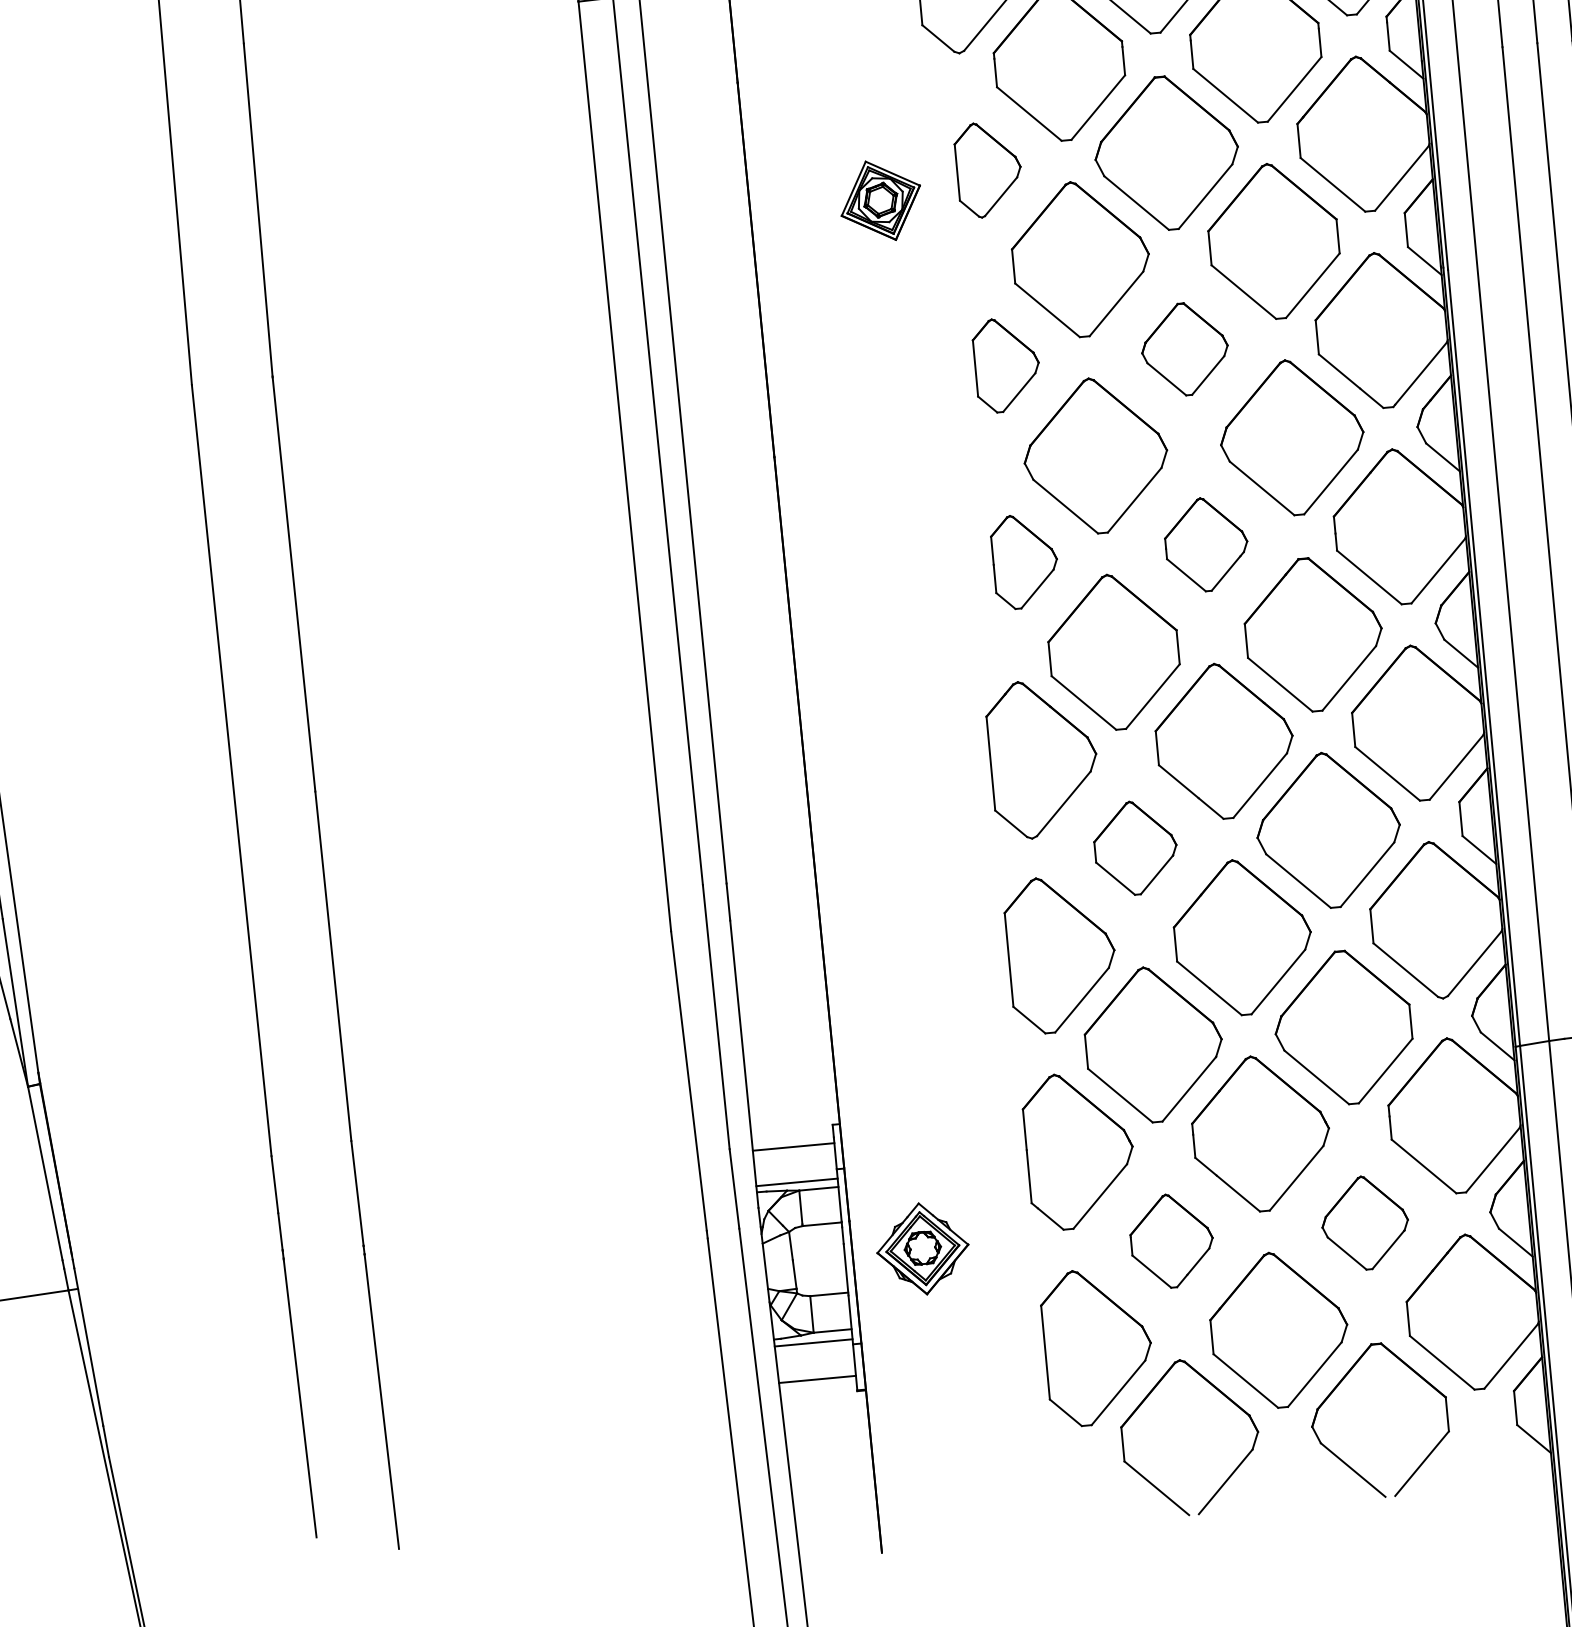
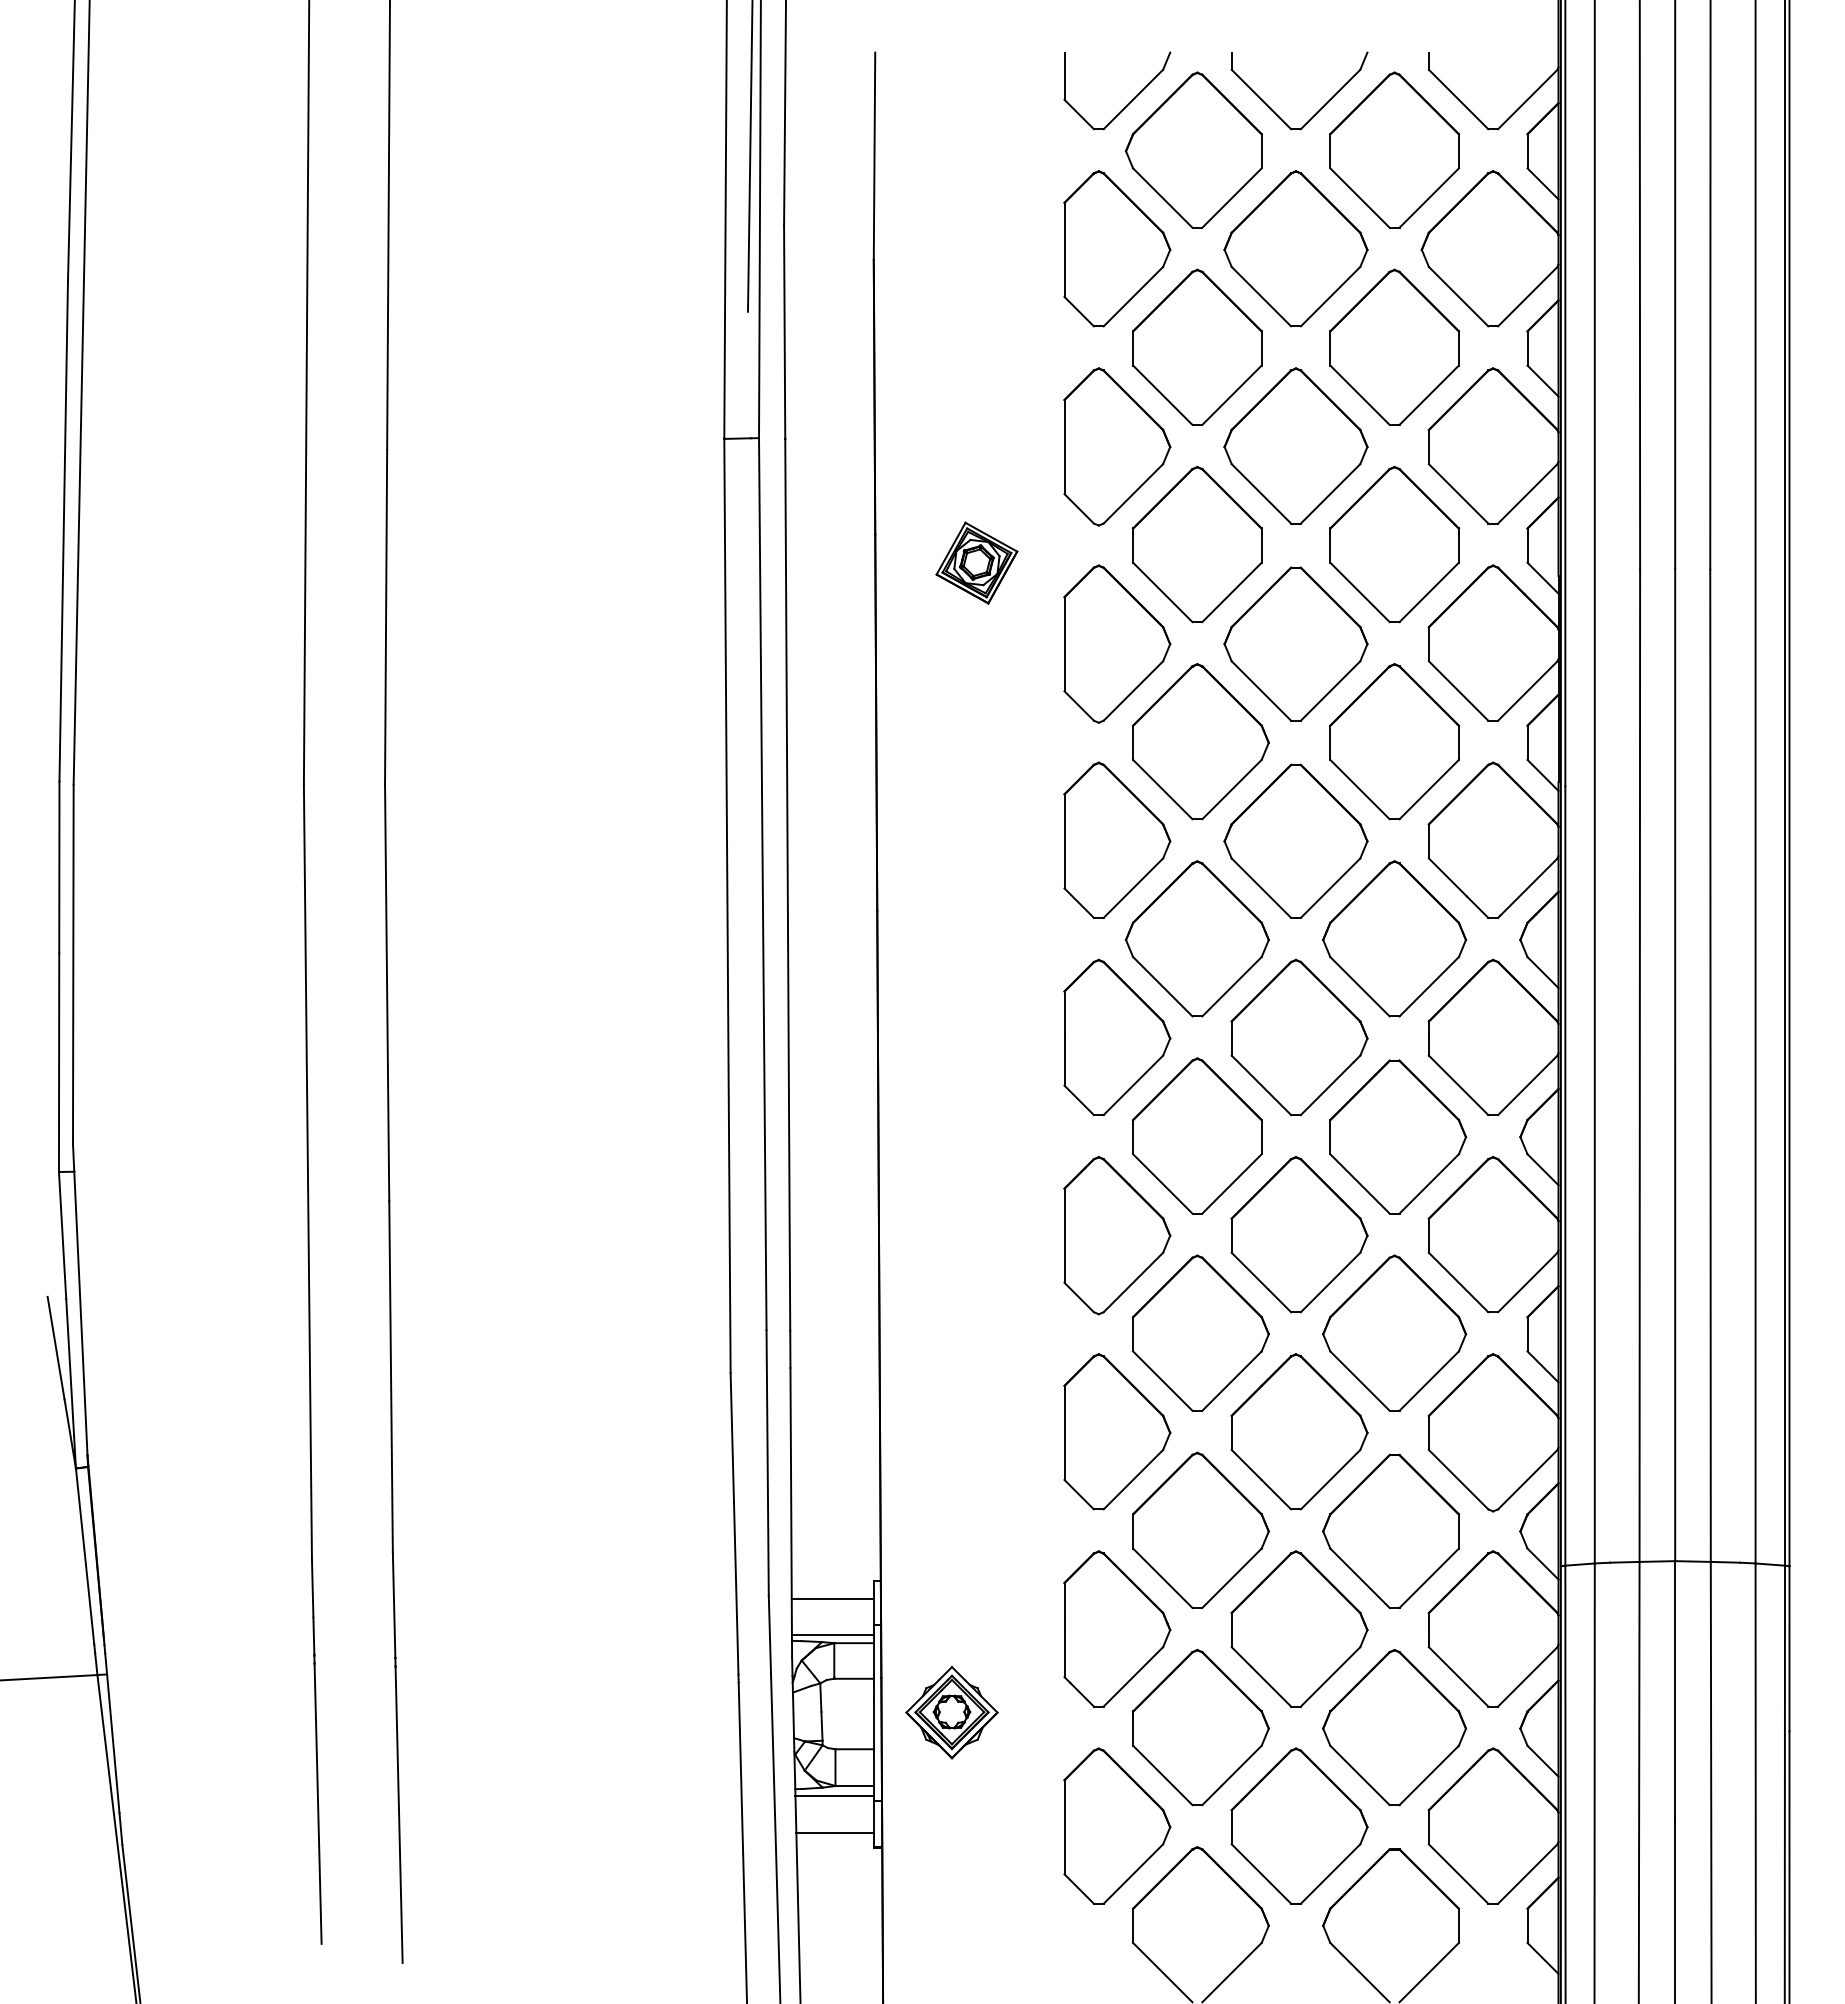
part: (988, 169) -> (1117, 643), size x1.67
part: (880, 200) -> (976, 562), moved
part: (1184, 348) -> (1295, 840), size x1.67
part: (1007, 364) -> (1117, 839), size x1.67
part: (1206, 544) -> (1299, 1037), size x1.67
part: (1025, 561) -> (1117, 1037), size x1.67
part: (1135, 847) -> (1200, 1332), size x1.67
part: (1364, 1222) -> (1394, 1727), size x1.67
part: (1171, 1240) -> (1200, 1727), size x1.67

